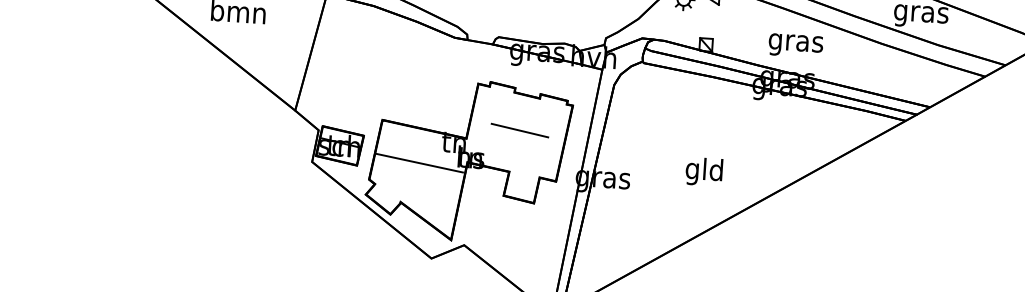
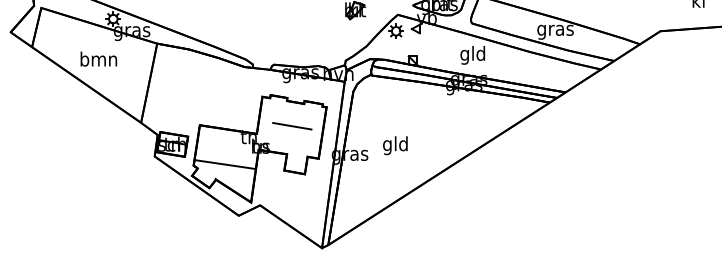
text: (795, 41) -> (472, 54), gras -> gld
line: (419, 163) -> (224, 164), moved
text: (704, 171) -> (395, 145), moved

